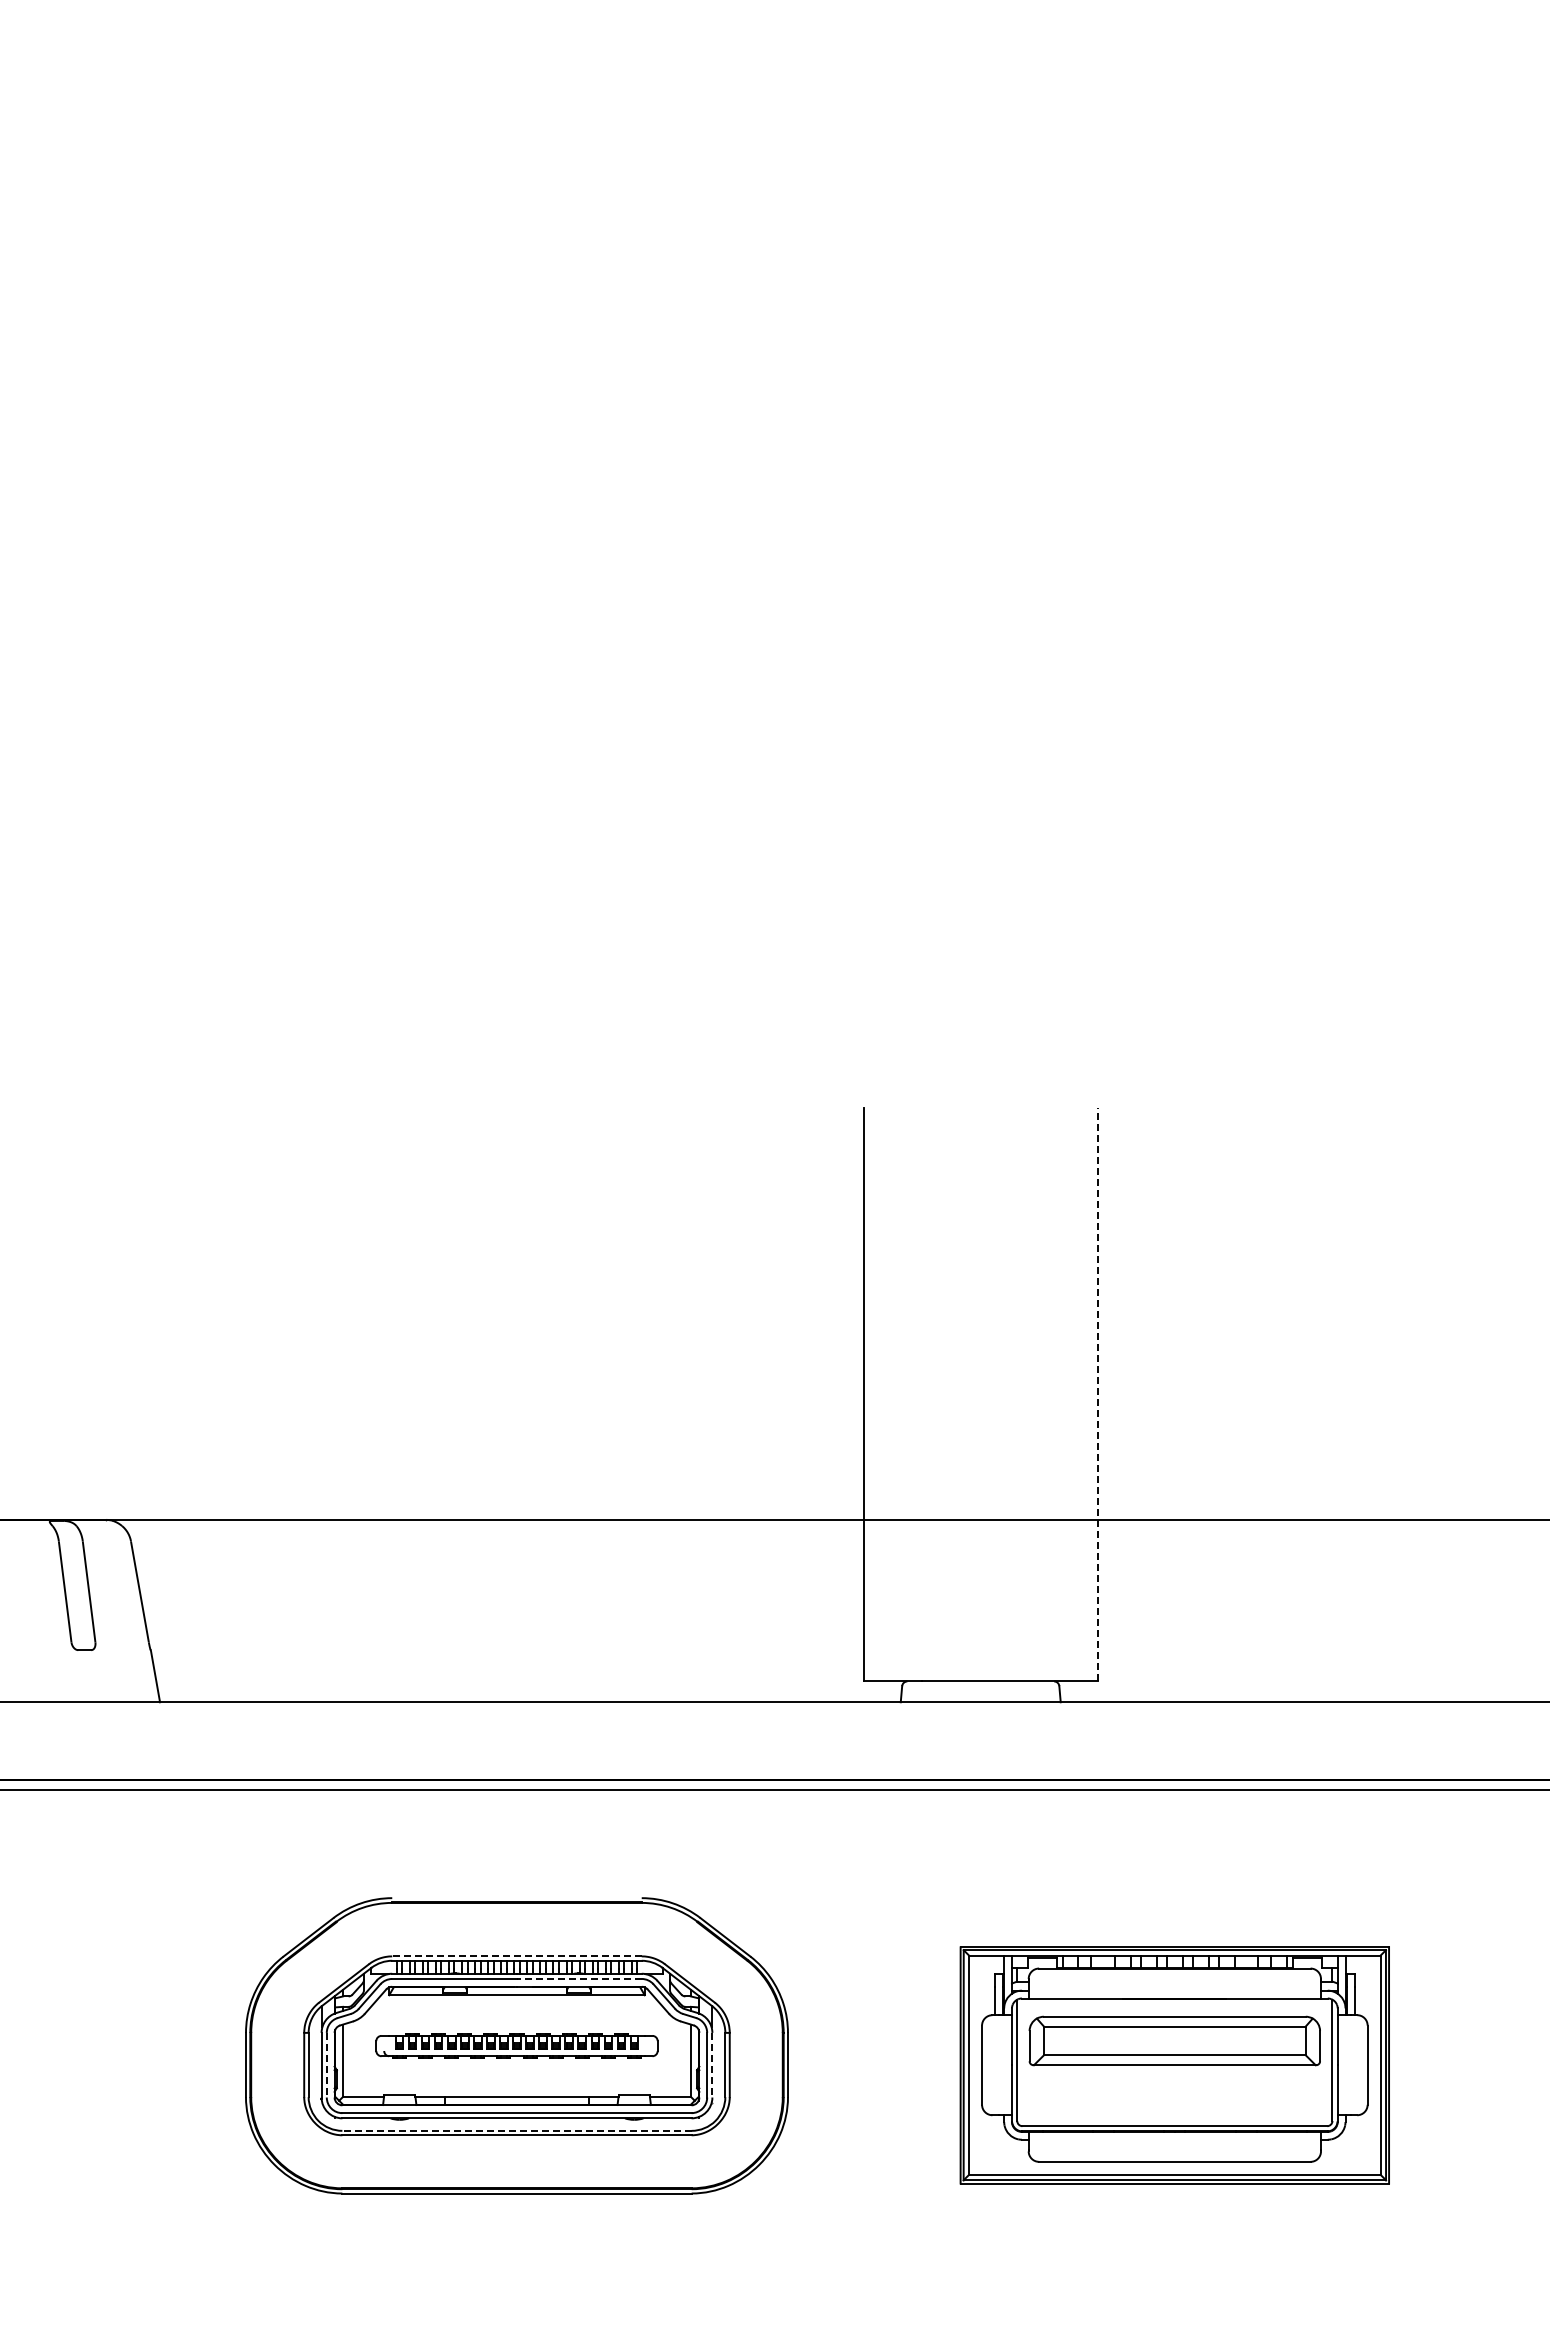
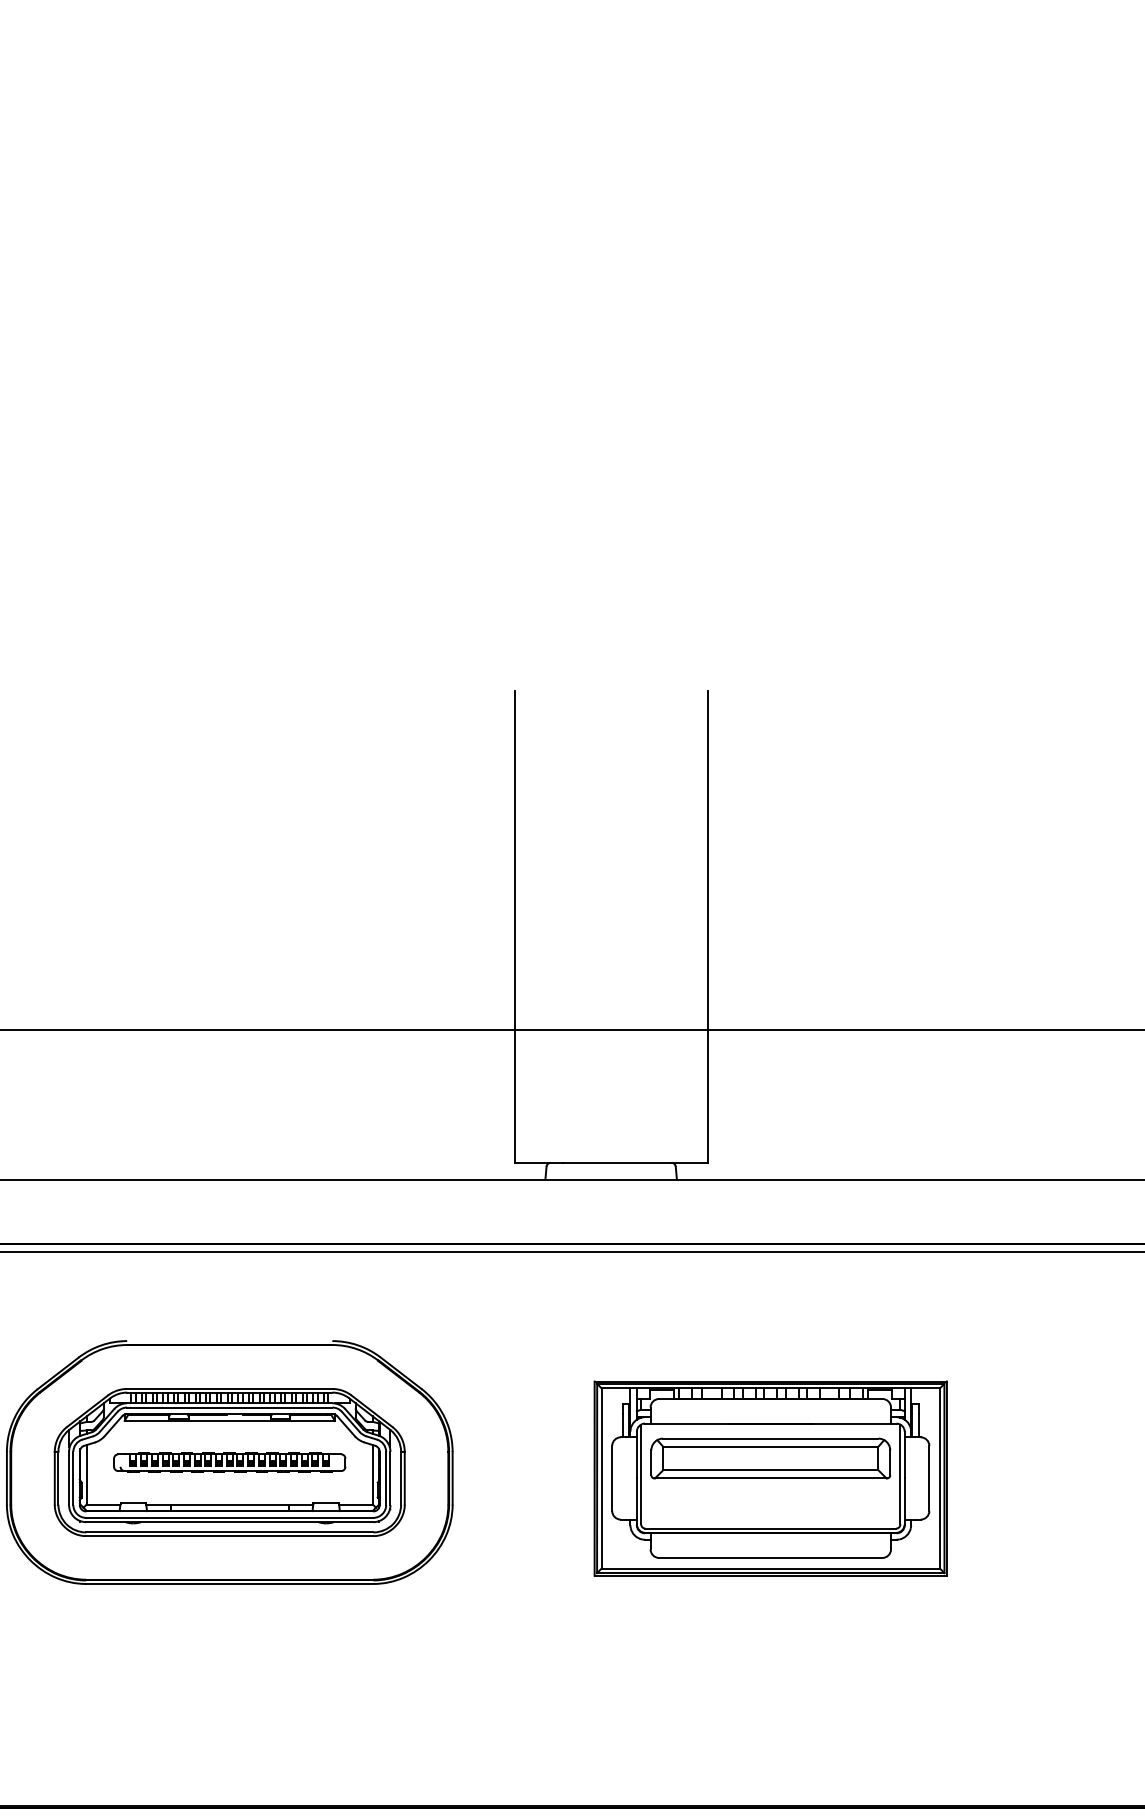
line: (1097, 1394) -> (707, 926), dashed -> solid
line: (516, 1956) -> (229, 1389), dashed -> solid
line: (578, 1978) -> (280, 1407), dashed -> solid
line: (326, 2065) -> (73, 1478), dashed -> solid
line: (712, 2065) -> (390, 1478), dashed -> solid
line: (517, 2130) -> (230, 1532), dashed -> solid

